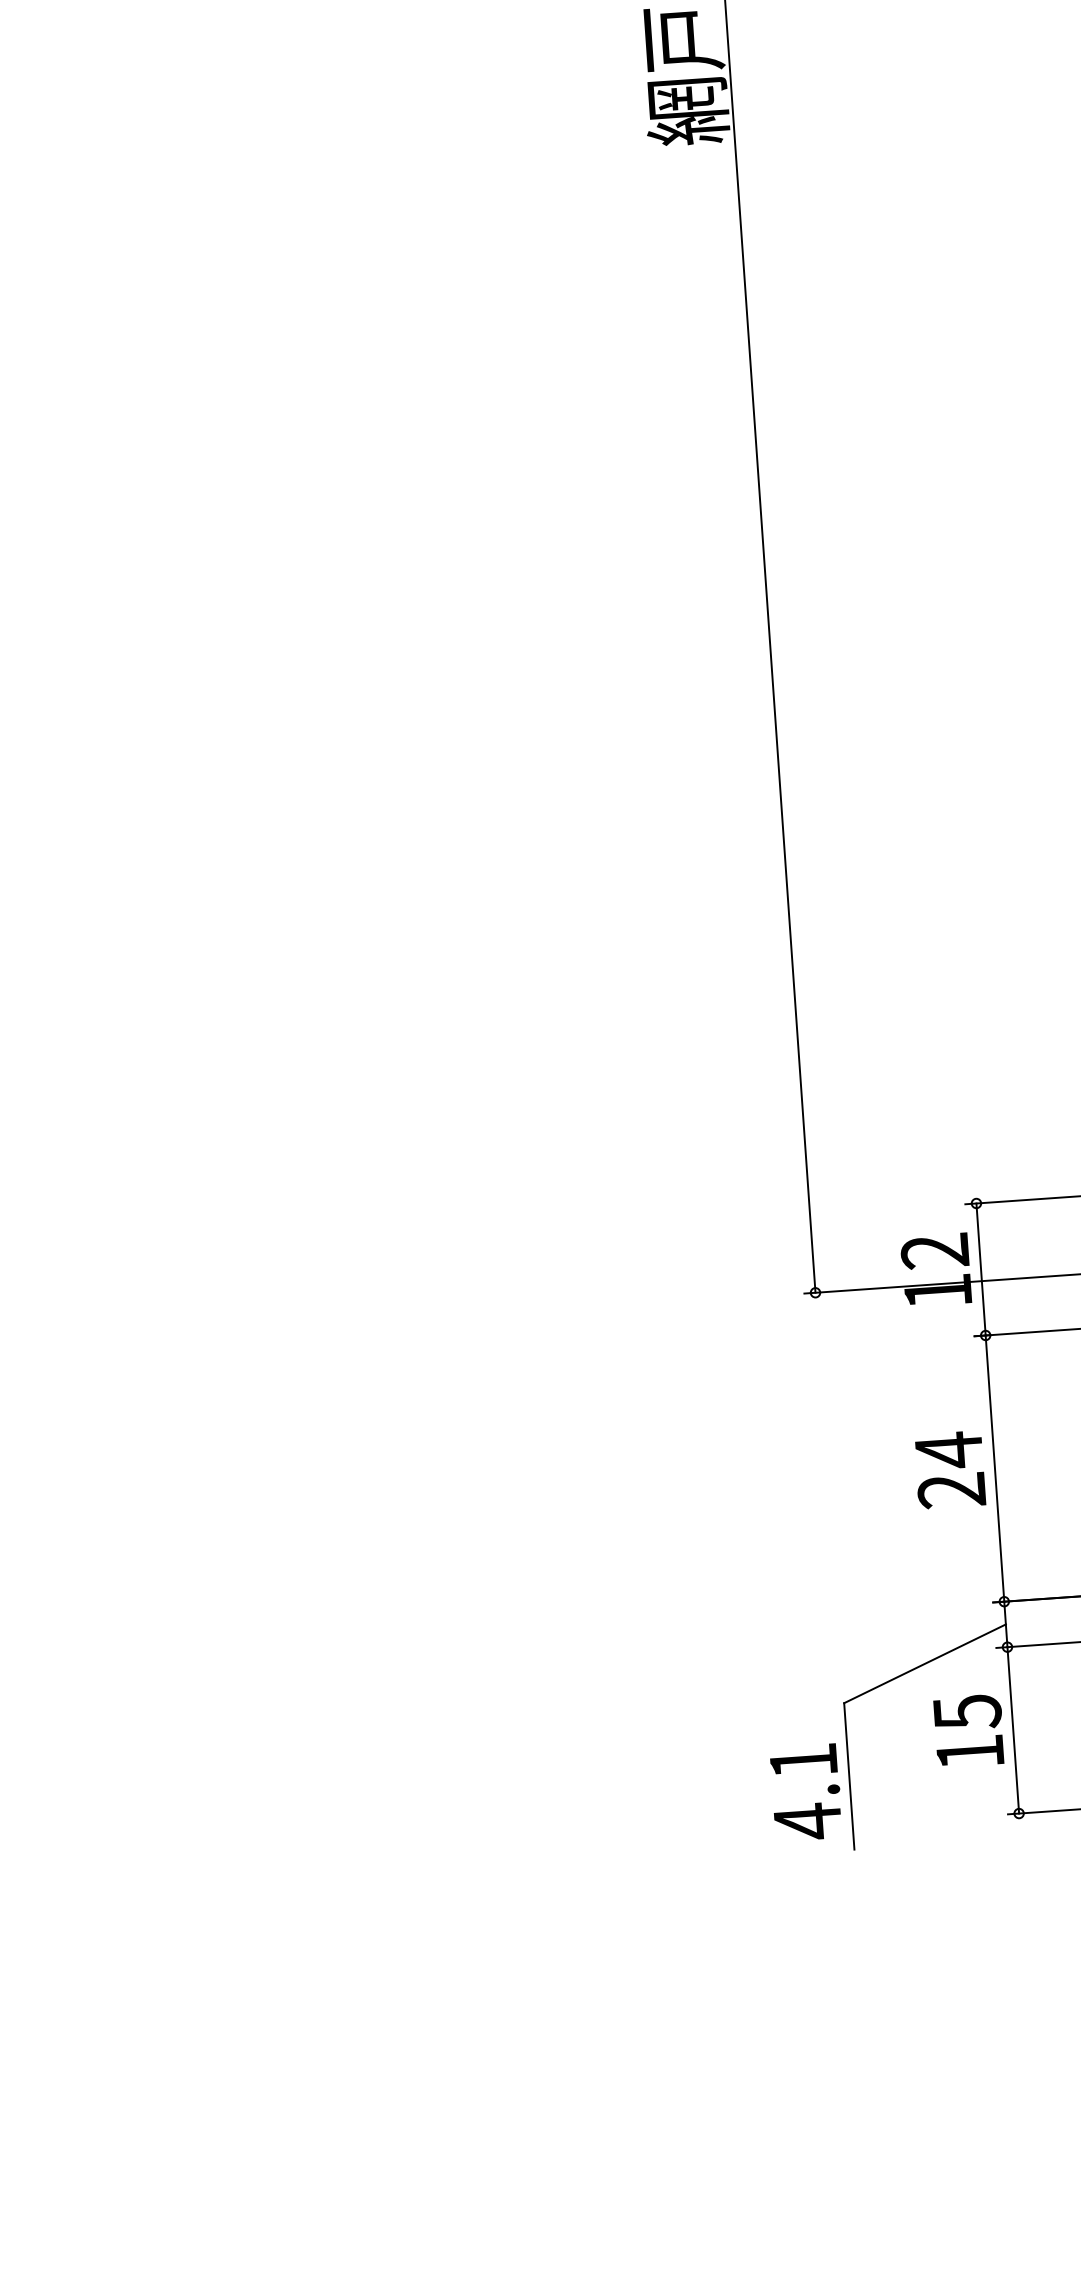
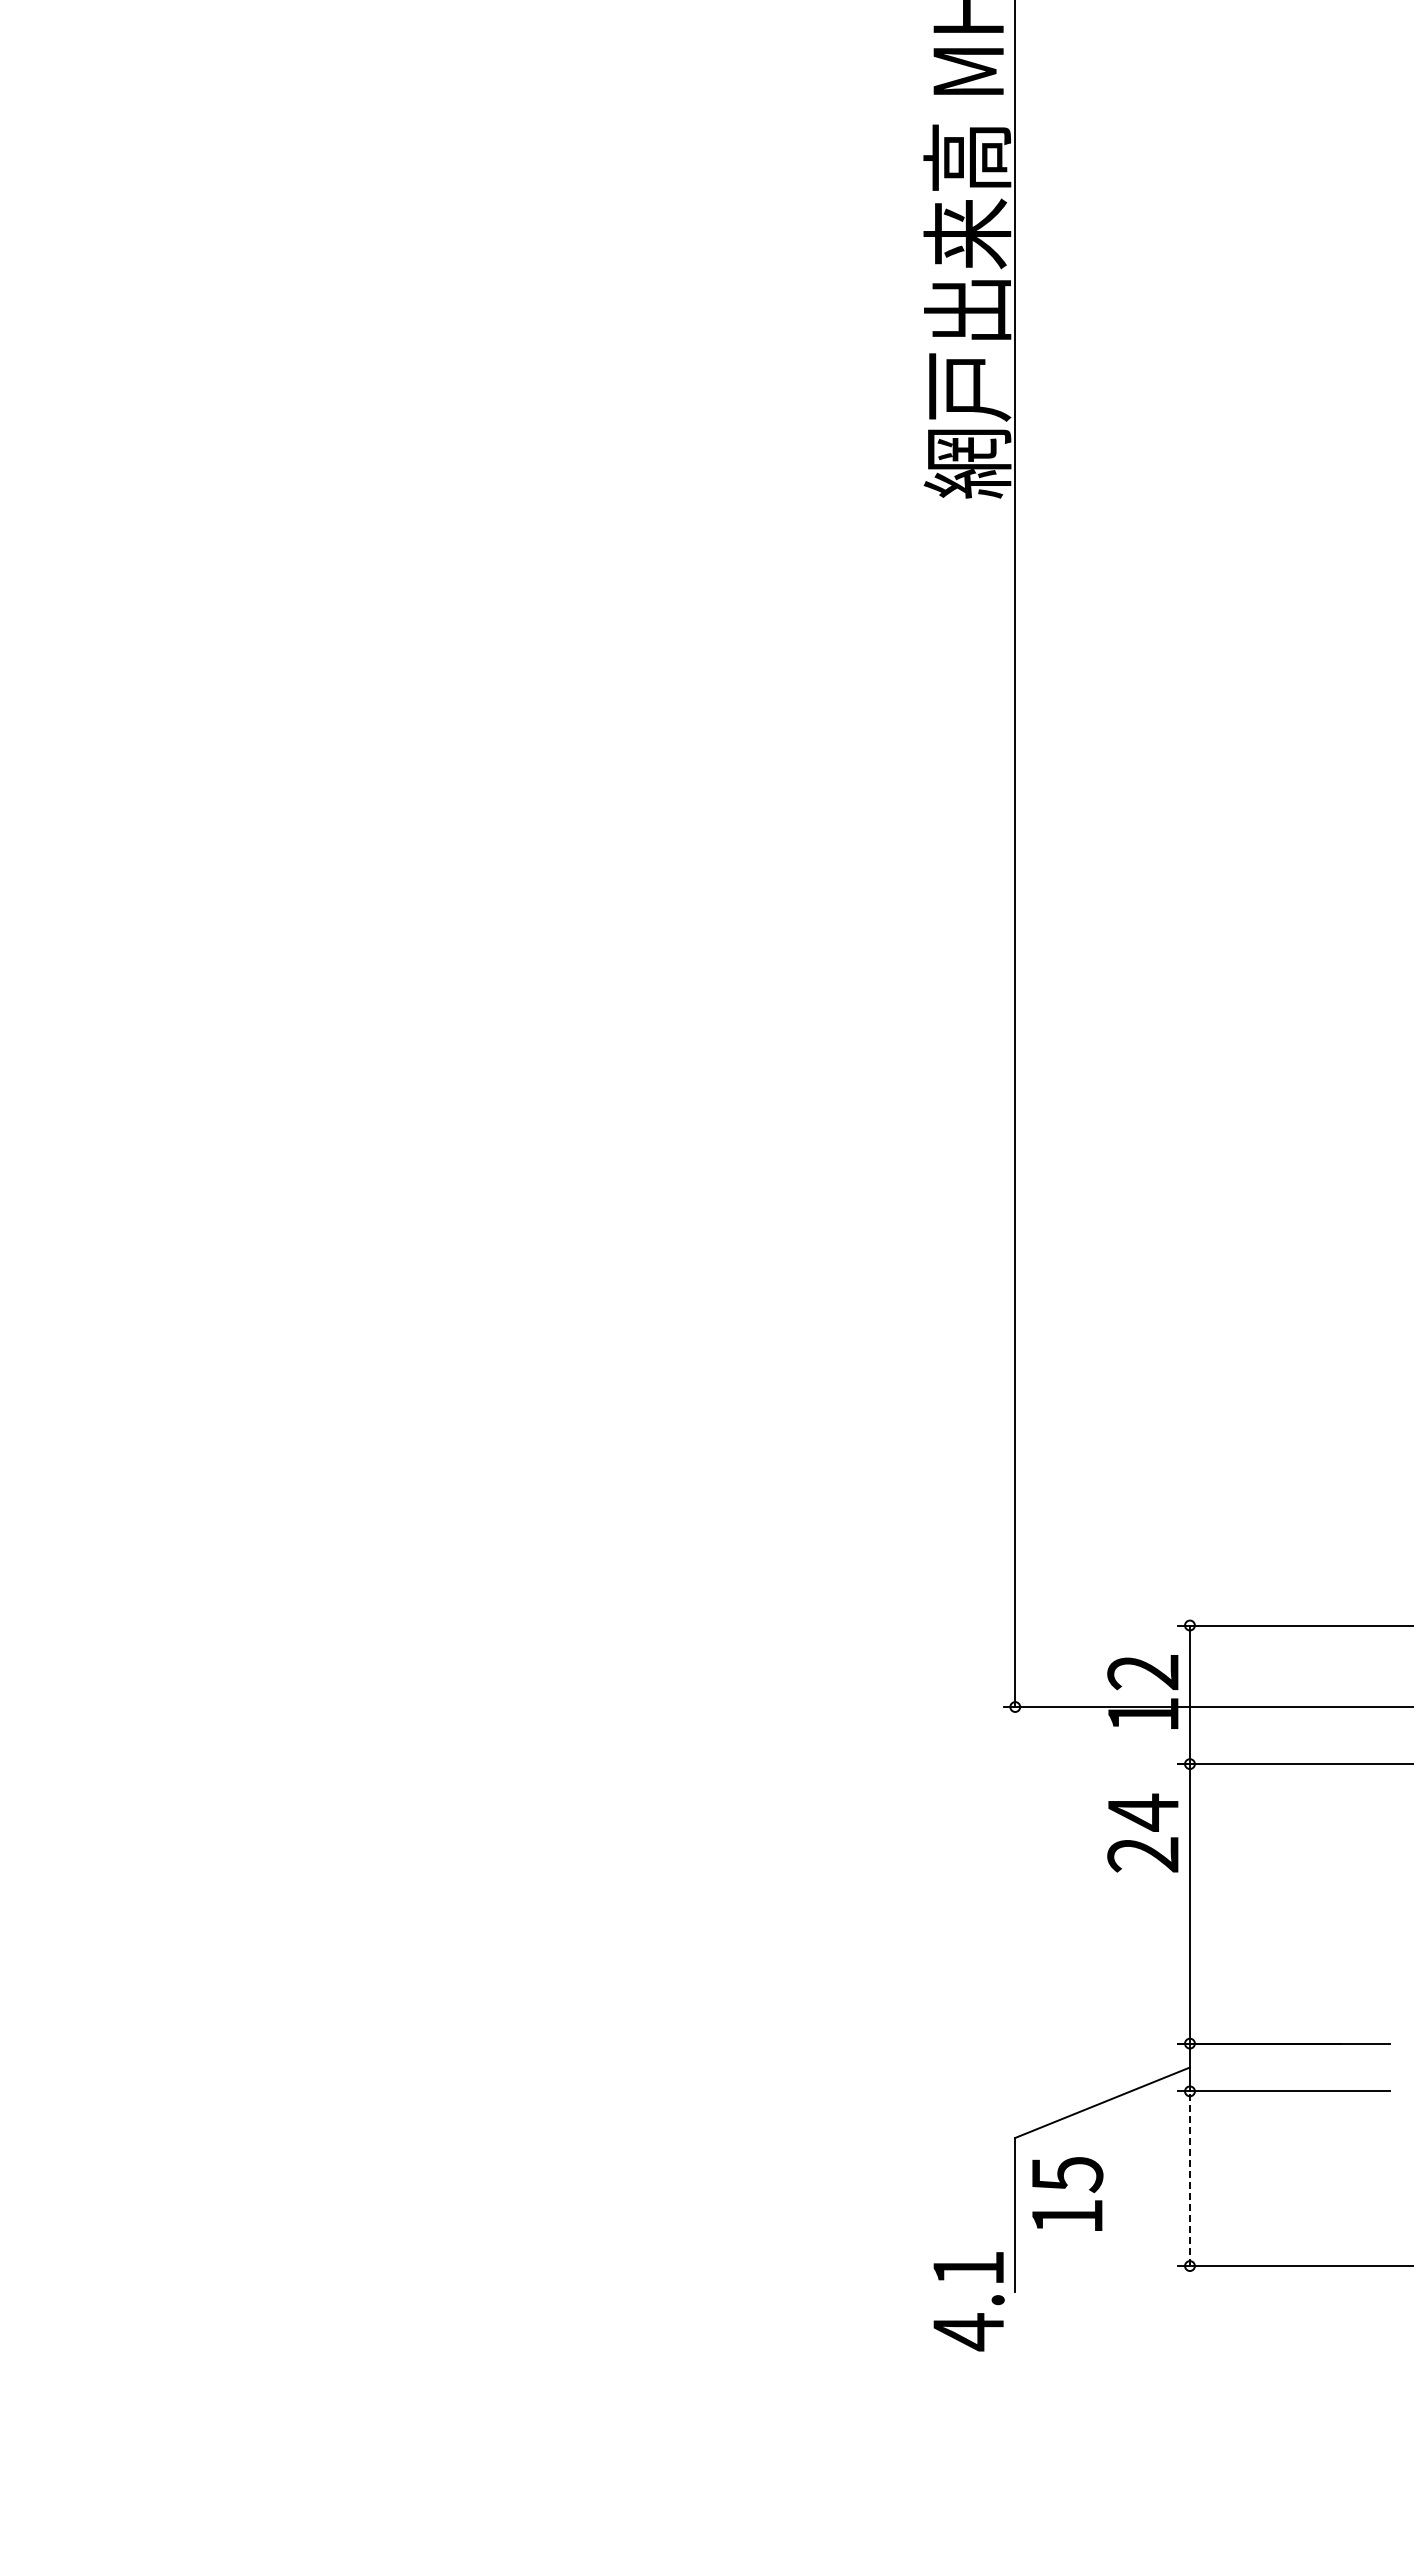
text: (949, 1469) -> (1142, 1832), moved
text: (968, 1730) -> (1067, 2193), moved
line: (1012, 1730) -> (1189, 2178), solid -> dashed
text: (805, 1792) -> (968, 2301), moved

